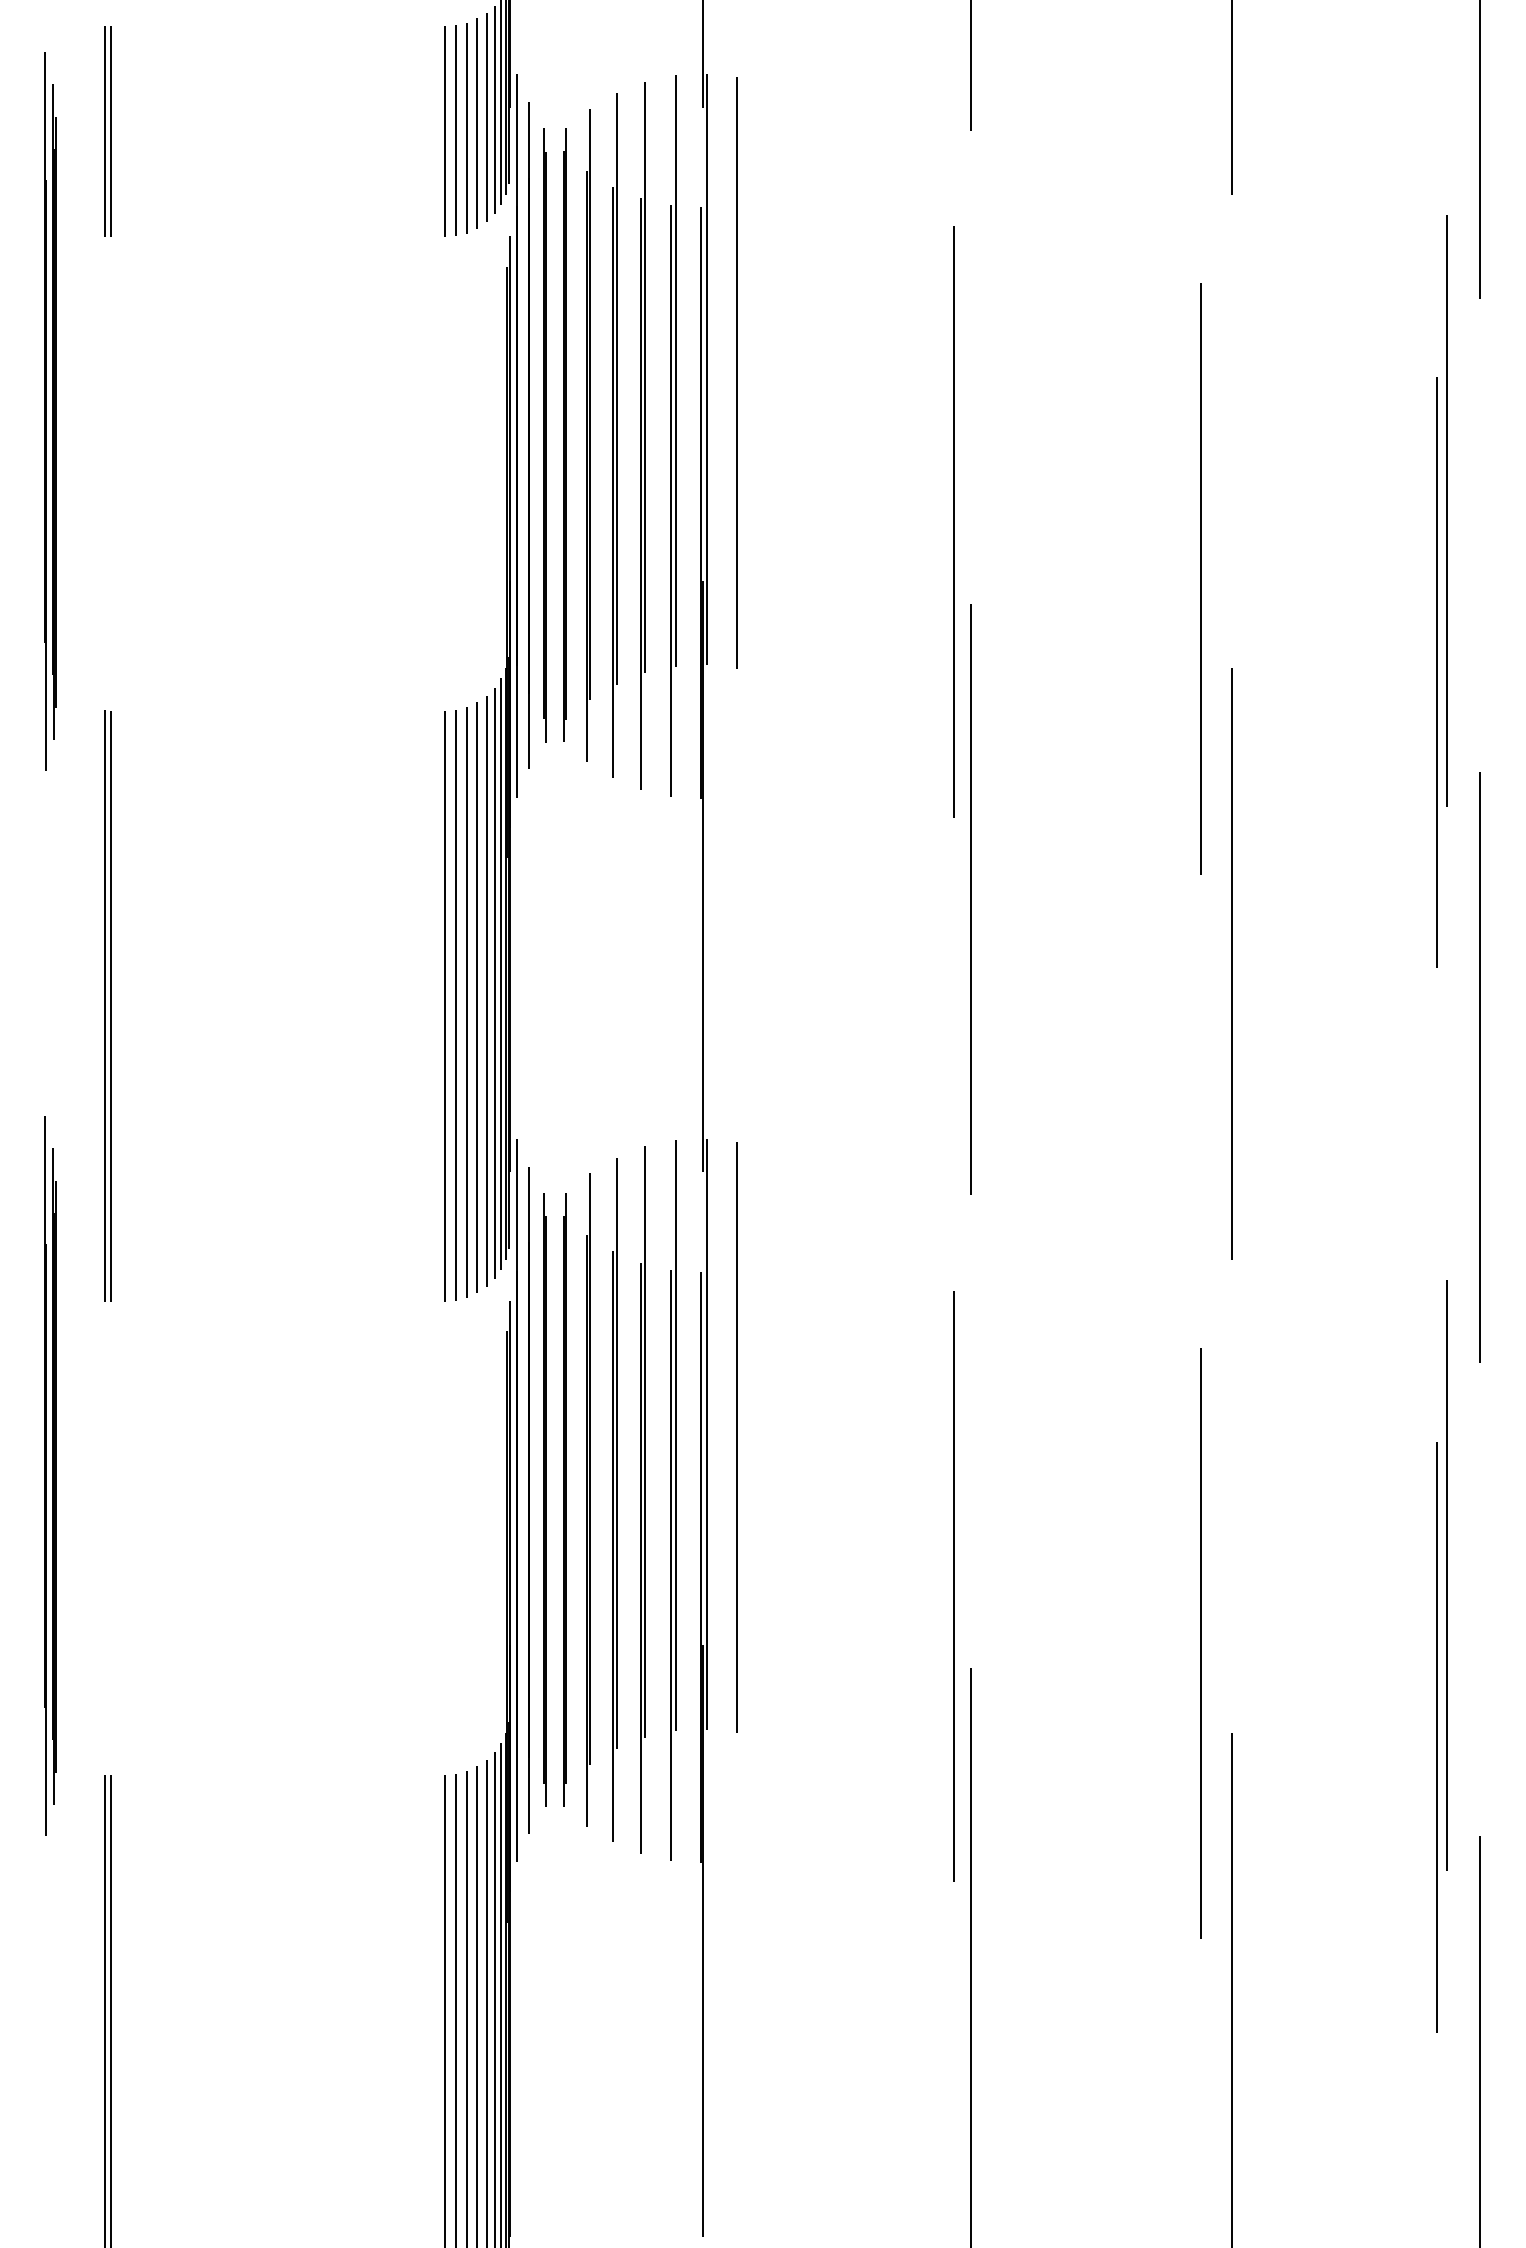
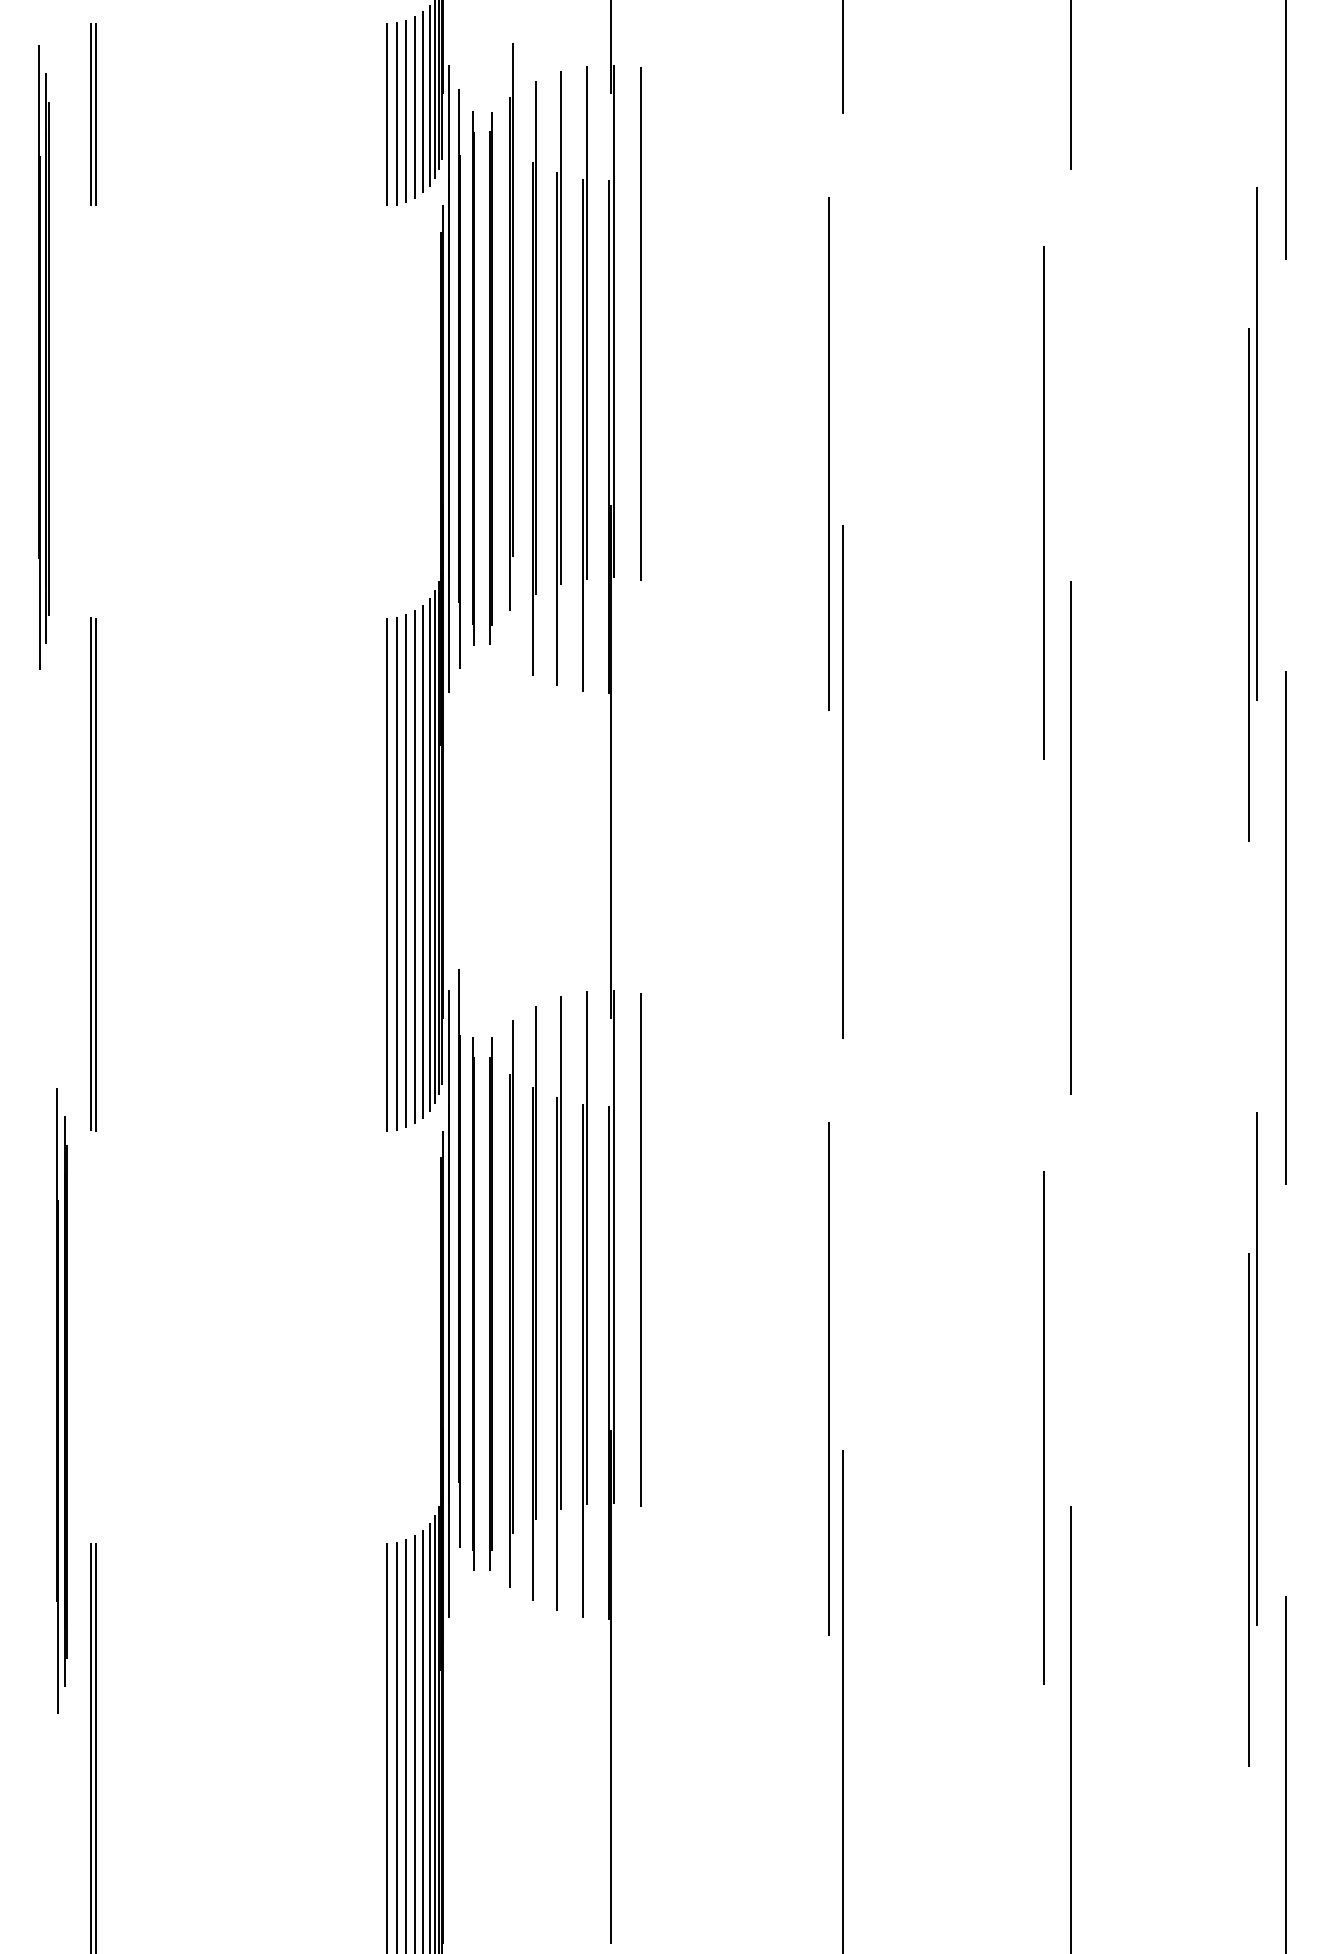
part: (588, 435) -> (511, 327), moved
part: (50, 1475) -> (62, 1400), moved
line: (528, 1500) -> (459, 1259), moved

